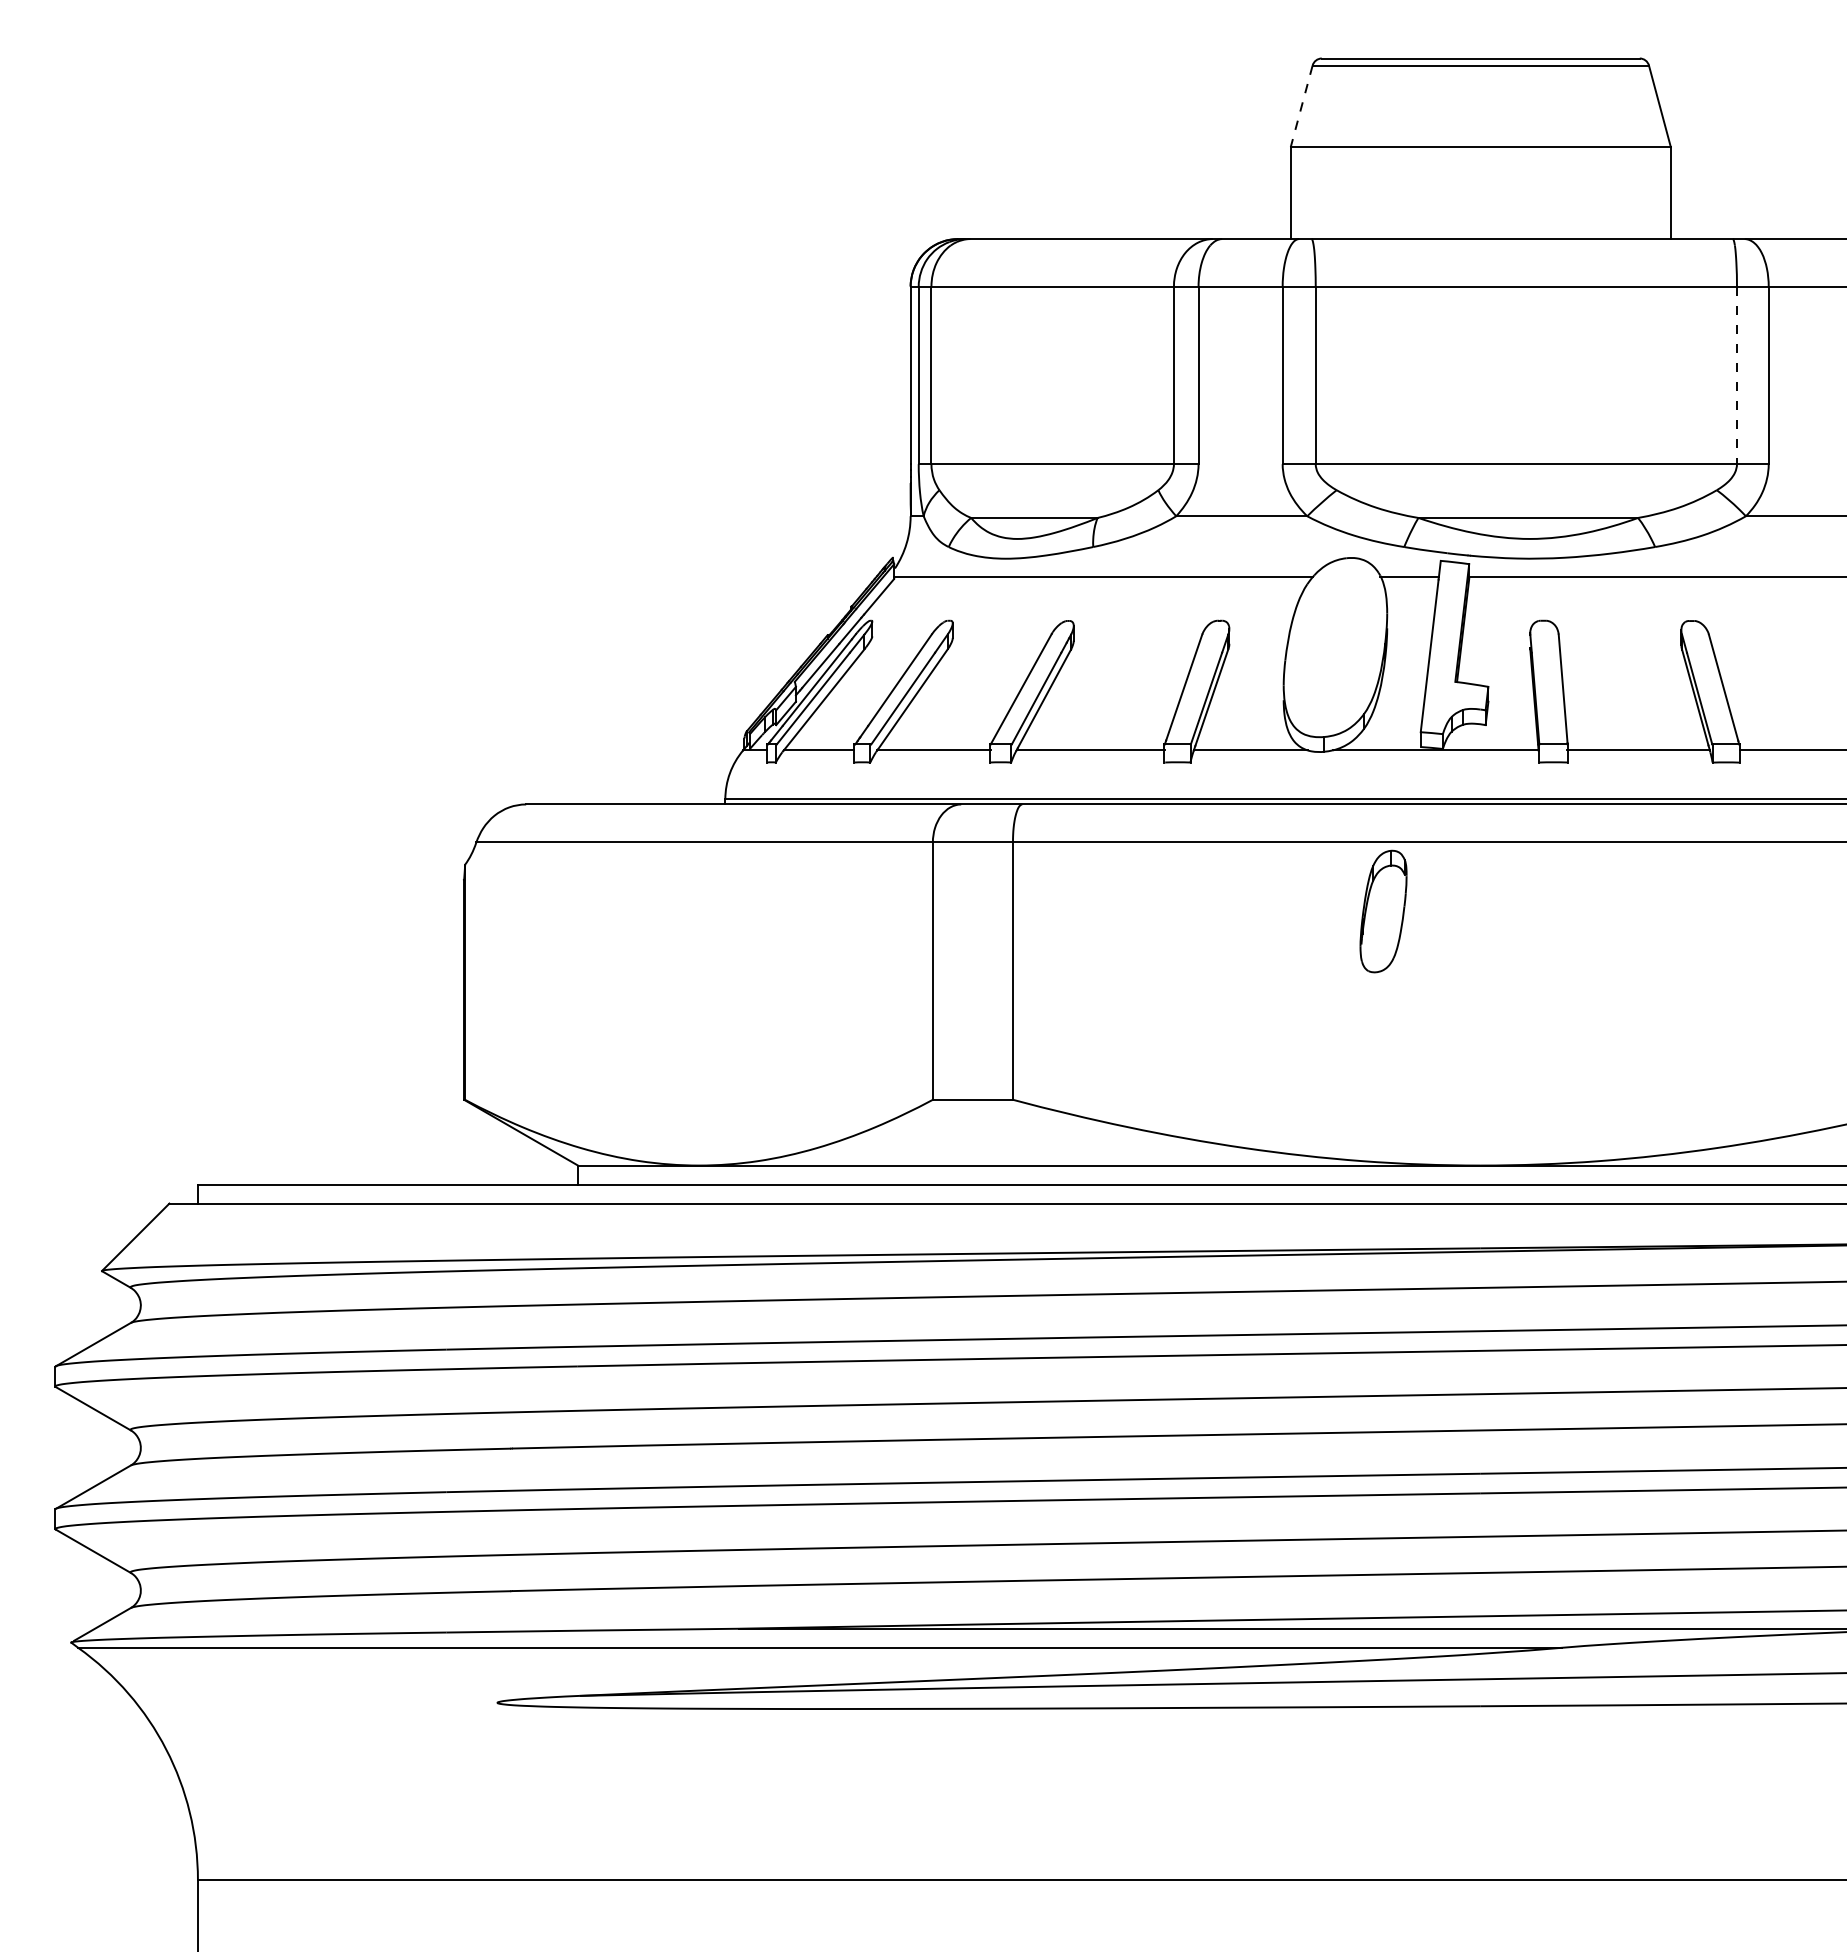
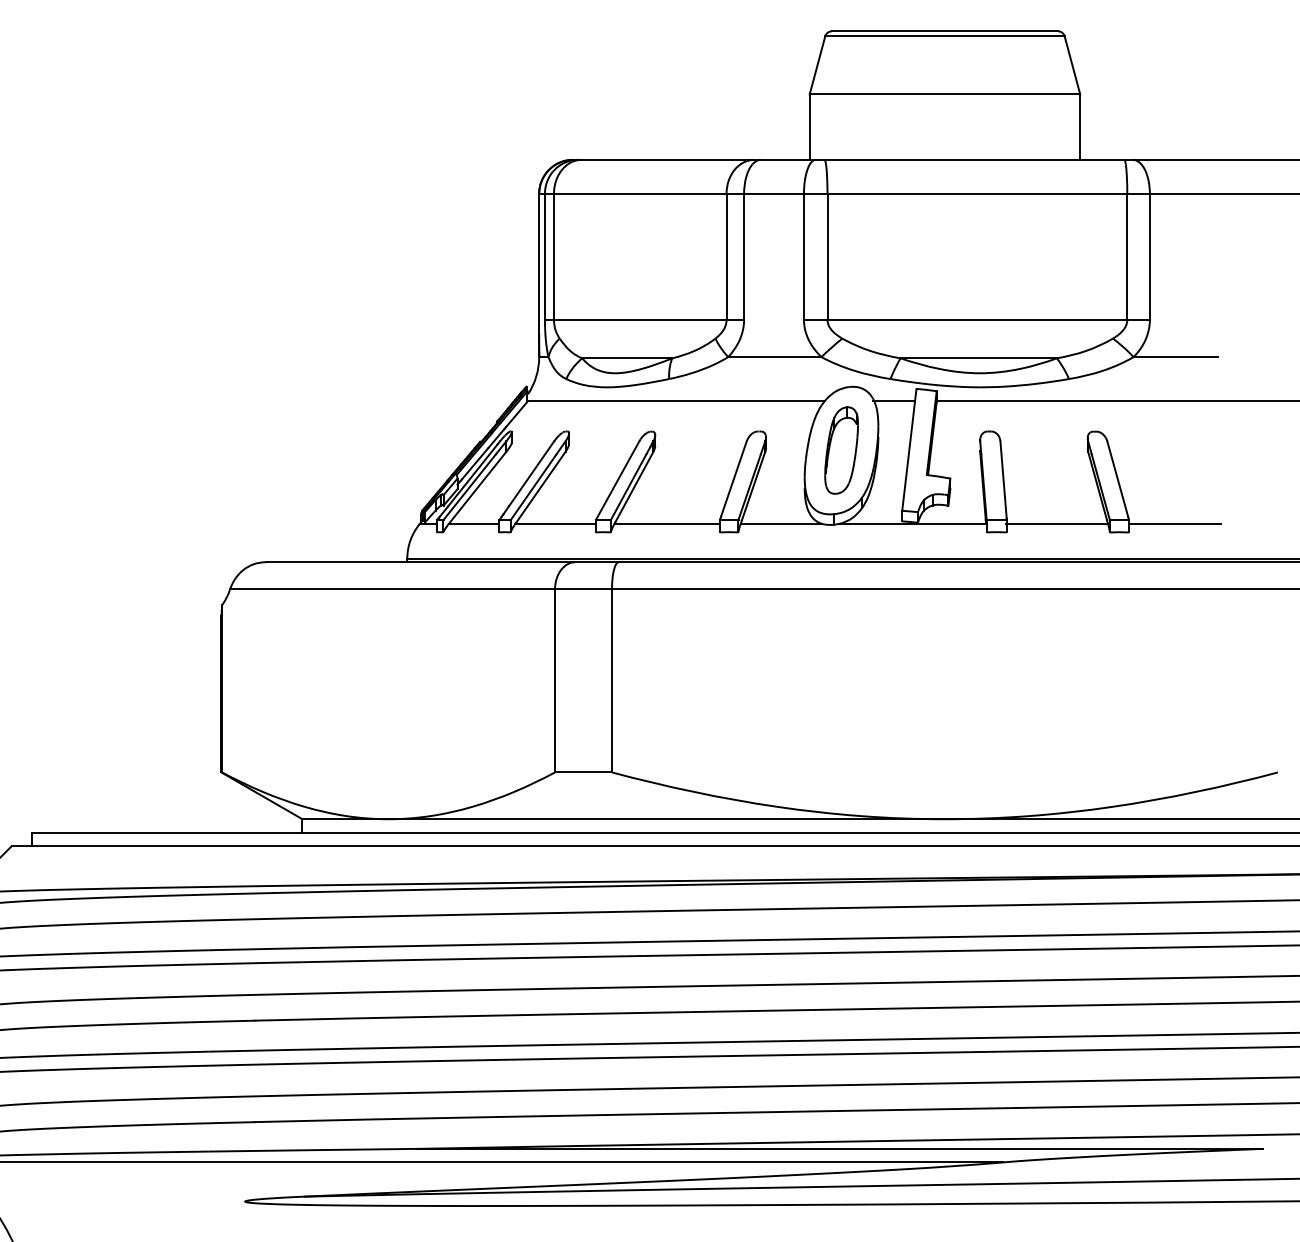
line: (1301, 106) -> (817, 65), dashed -> solid
line: (1736, 375) -> (1126, 256), dashed -> solid
part: (1383, 911) -> (841, 450), moved

